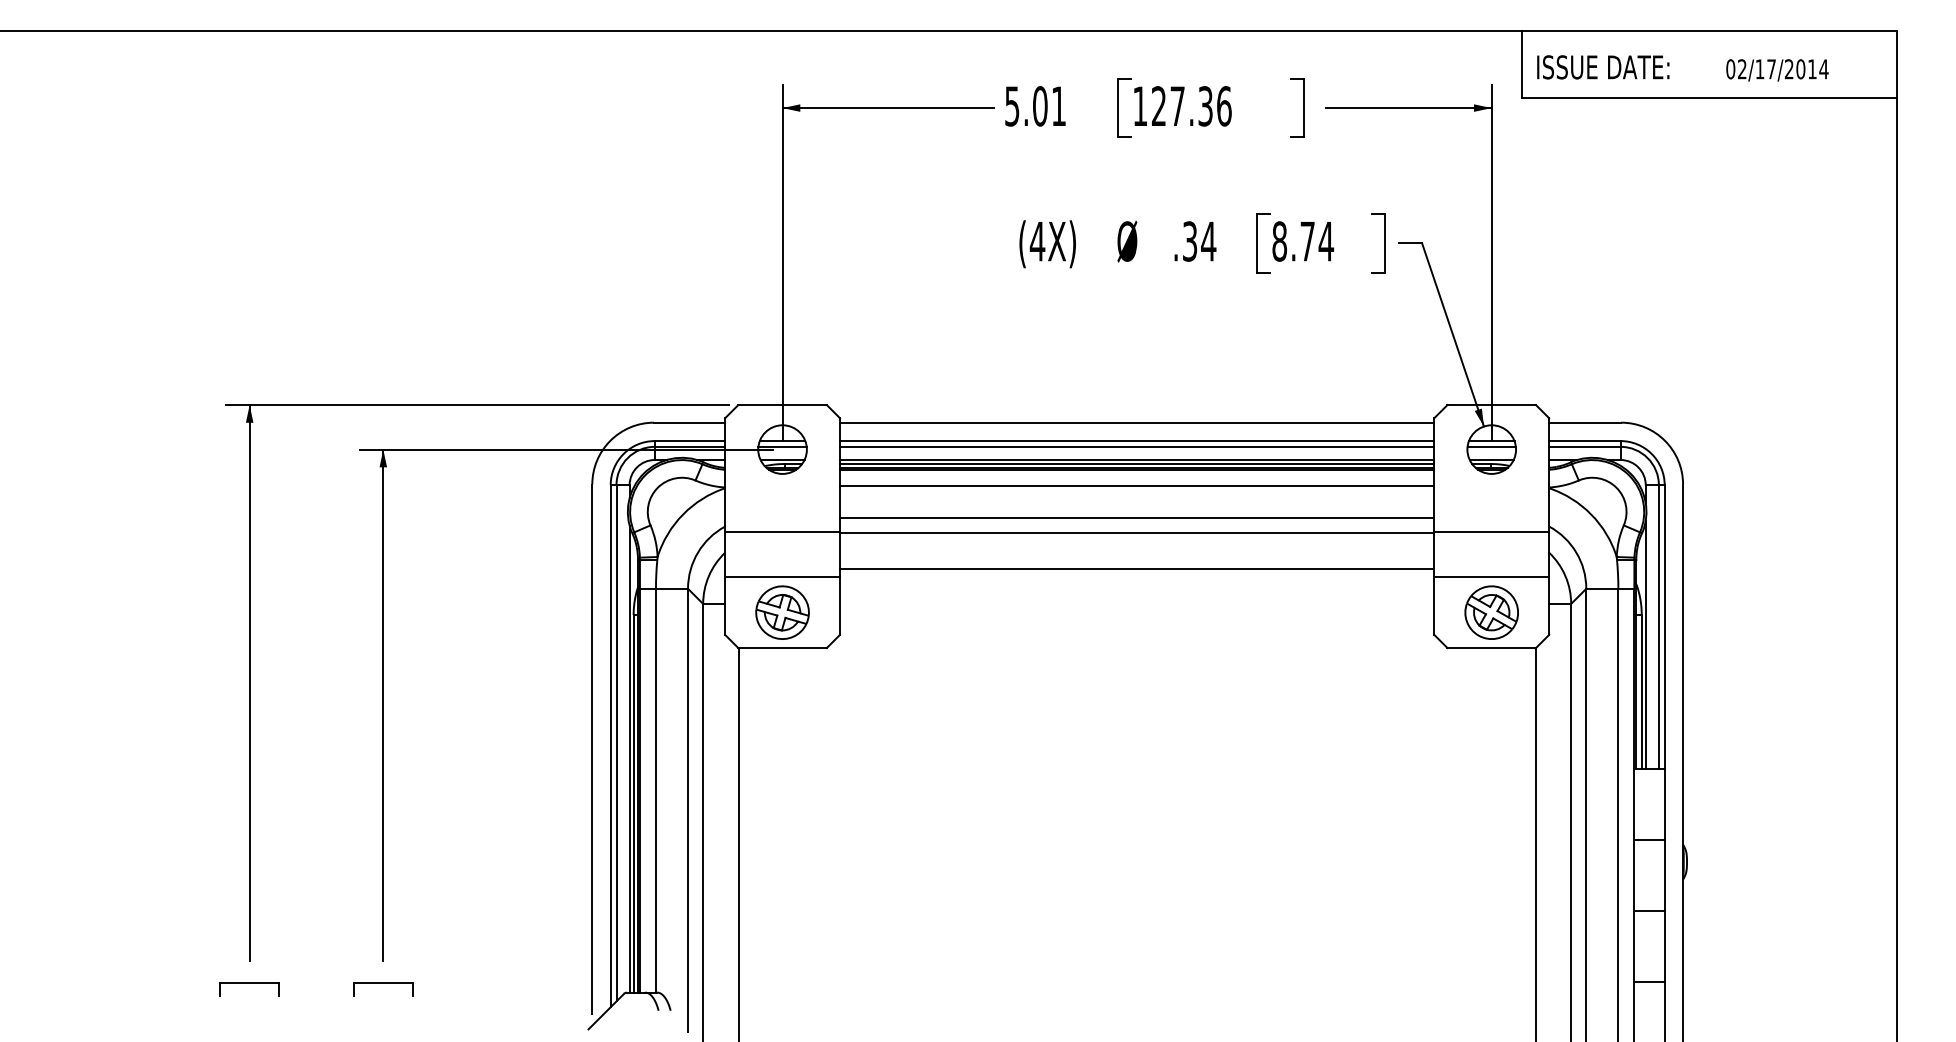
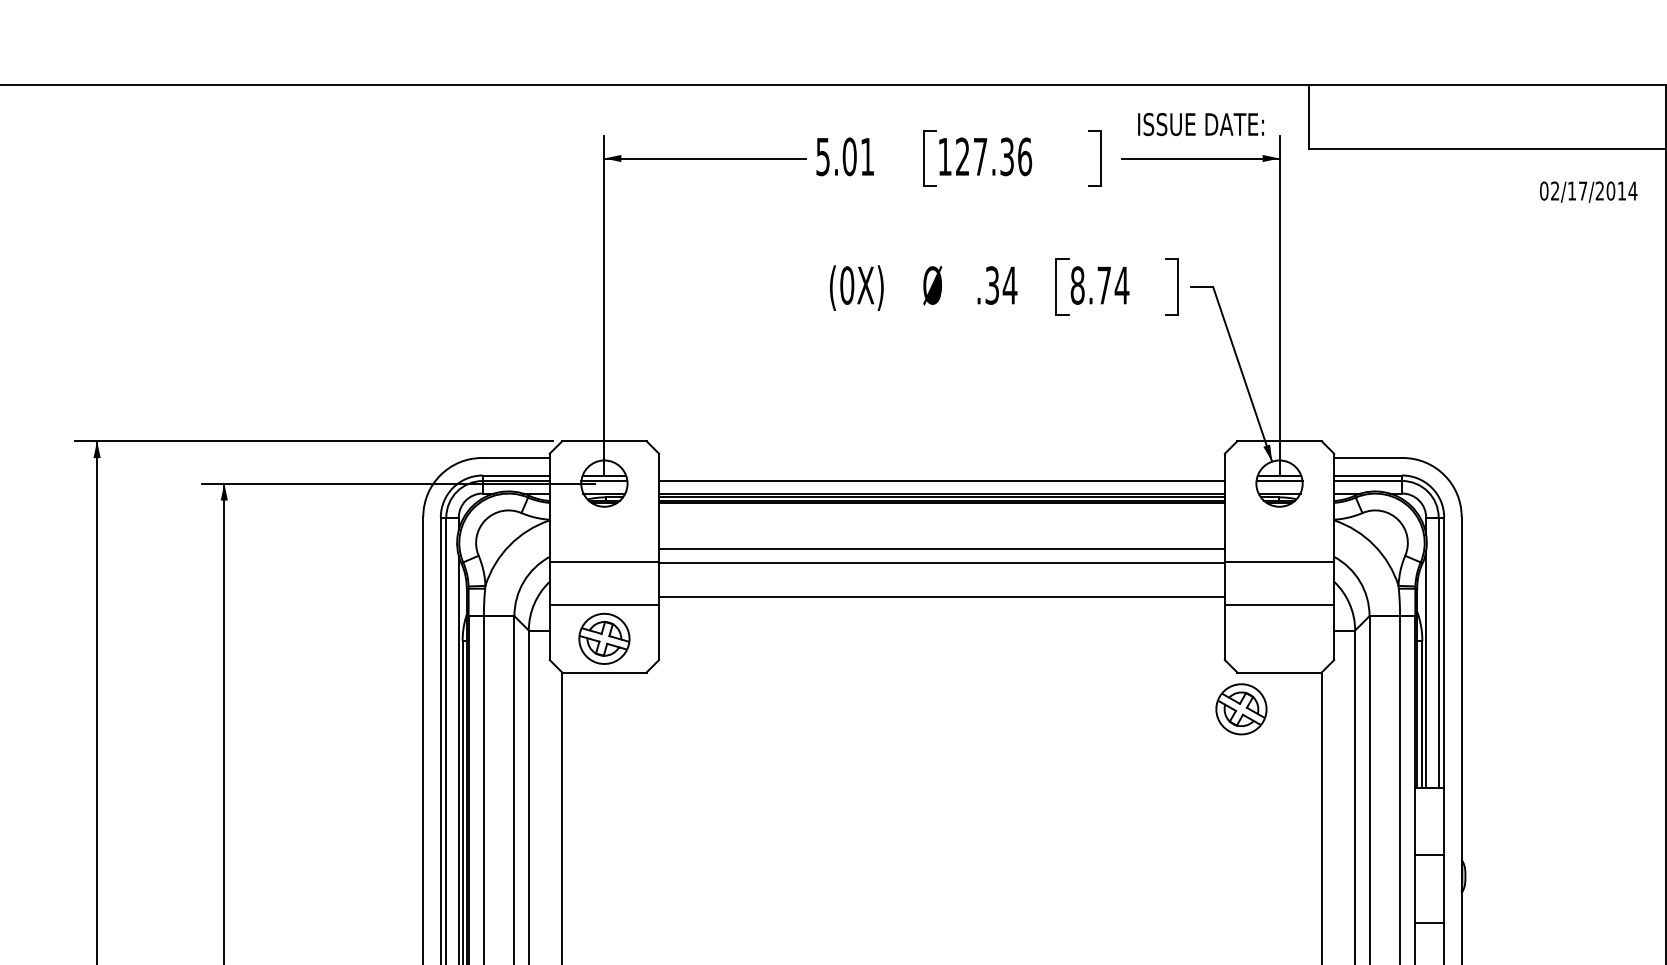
text: (1603, 67) -> (1201, 124), moved
text: (1777, 70) -> (1588, 192), moved
text: (1037, 241) -> (847, 285), (4X) -> (0X)
line: (1137, 422) -> (942, 457), removed
line: (1137, 441) -> (942, 475), removed
line: (1137, 486) -> (942, 518), removed
part: (1491, 612) -> (1241, 709), moved

